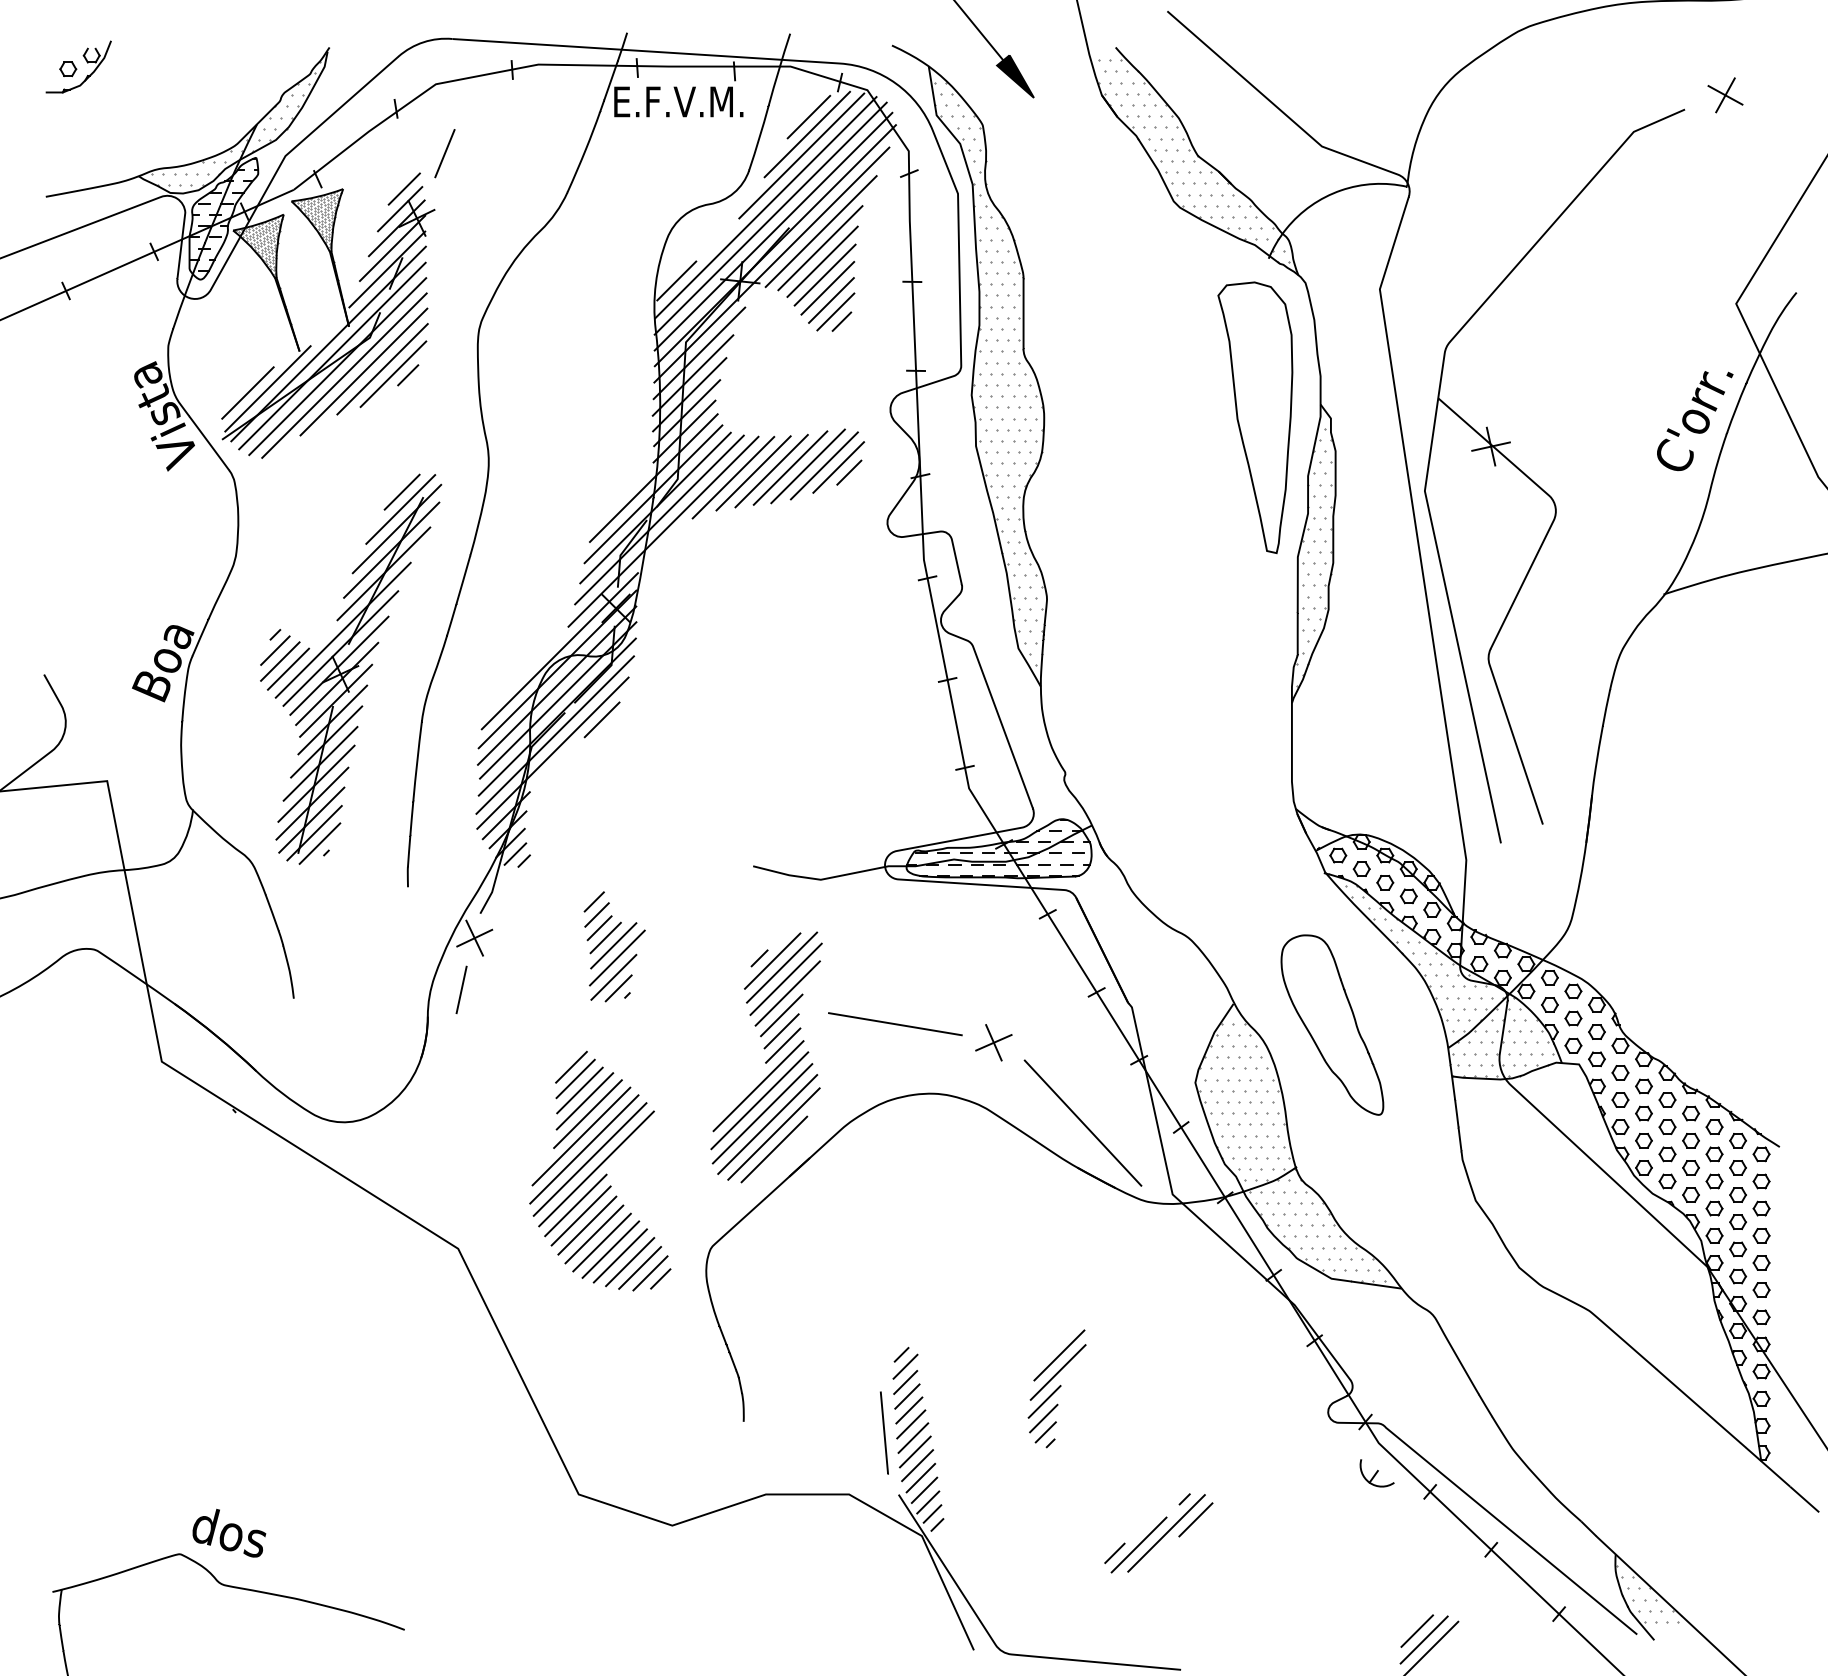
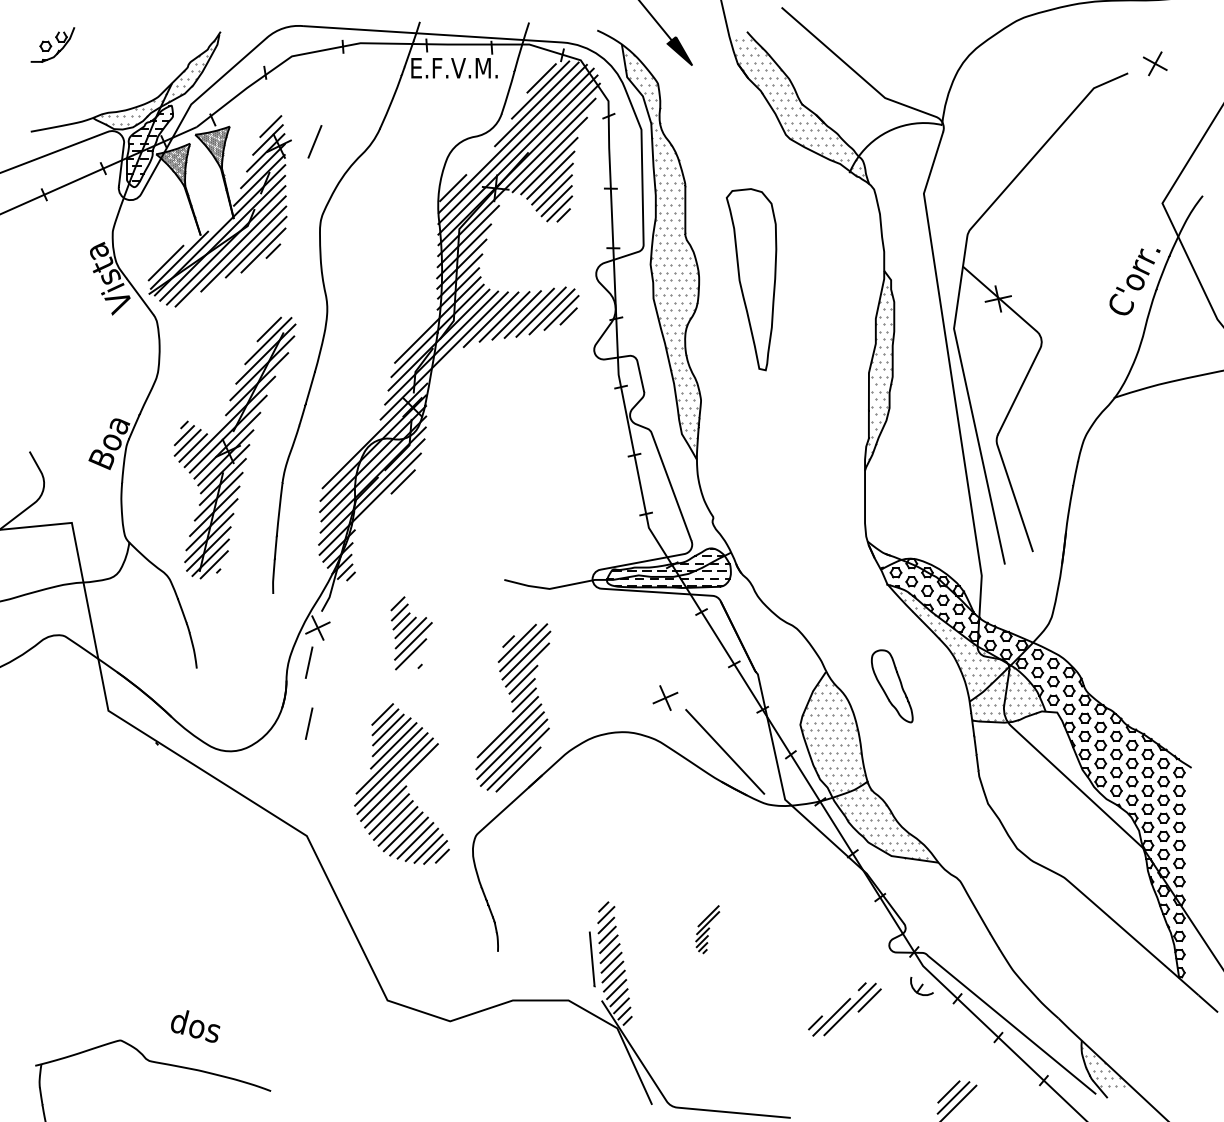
line: (444, 153) -> (314, 141), moved
part: (1255, 417) -> (751, 279), moved
line: (617, 988) -> (413, 661), removed
line: (895, 1023) -> (599, 685), removed
part: (1332, 1025) -> (892, 686), size x0.6
line: (460, 1080) -> (308, 723), added
part: (1056, 1388) -> (707, 929), size x0.6
text: (229, 1533) -> (195, 1026), moved
part: (1158, 1533) -> (844, 1009), moved

